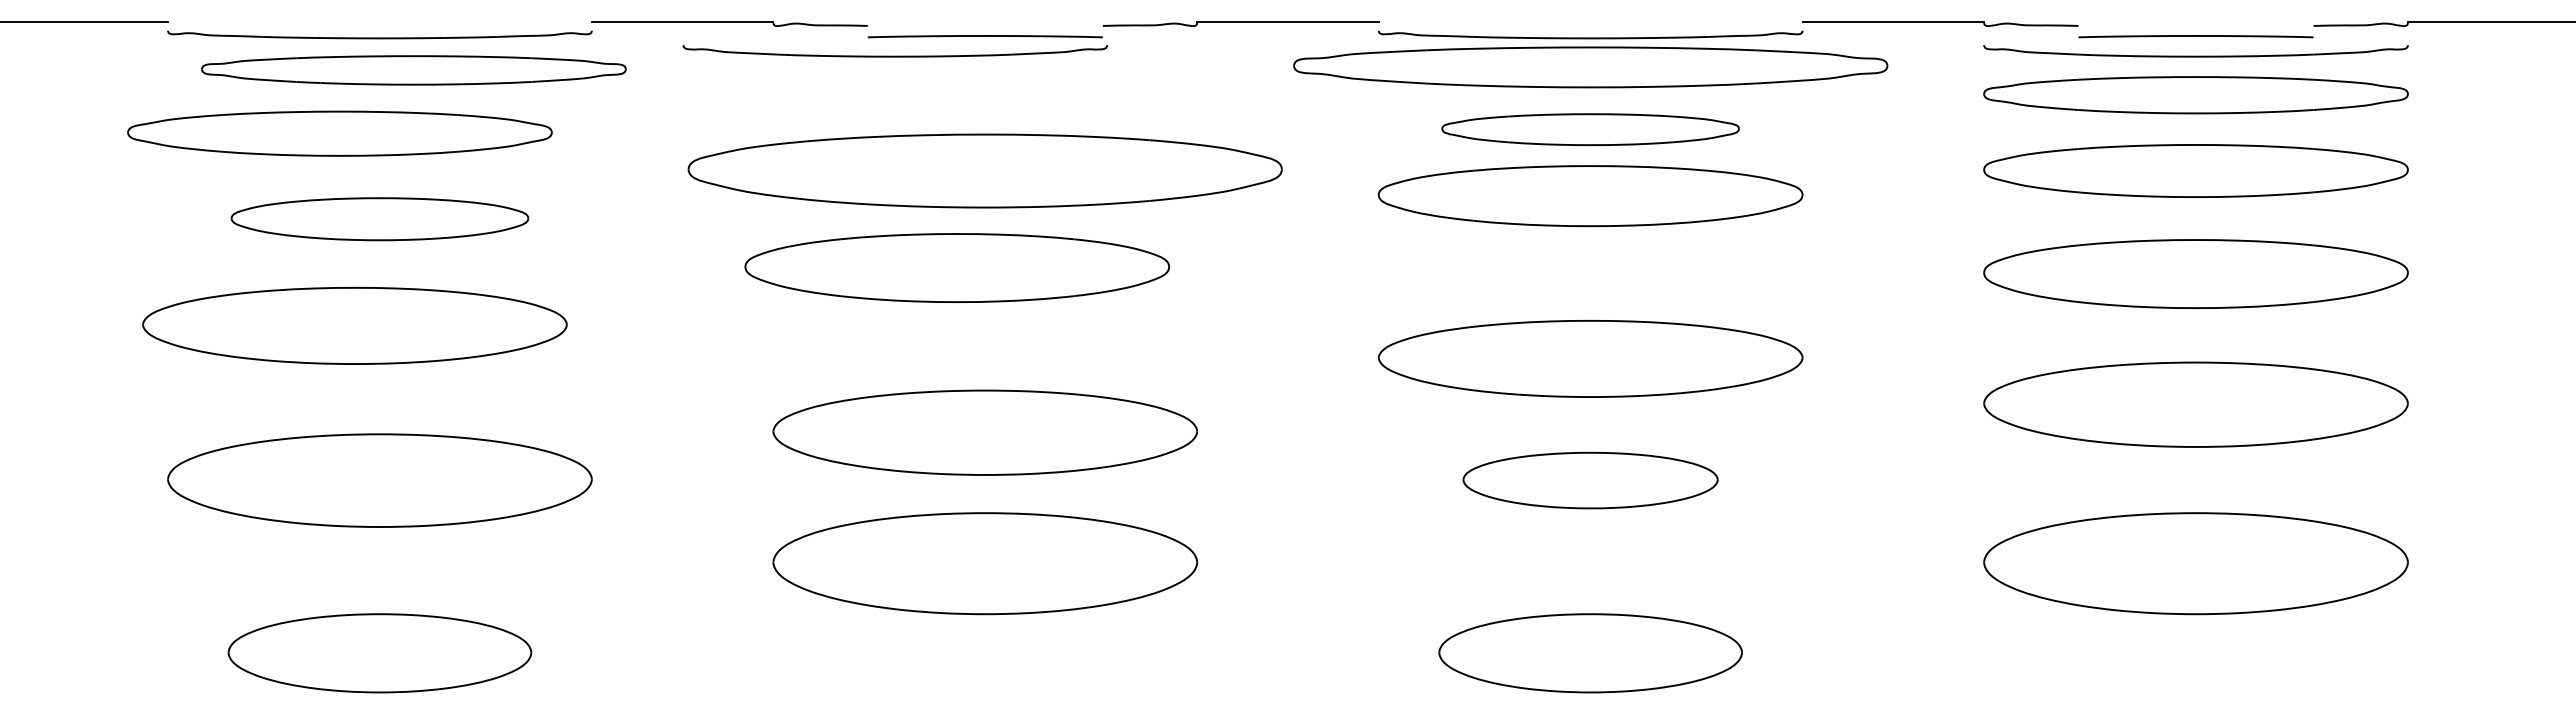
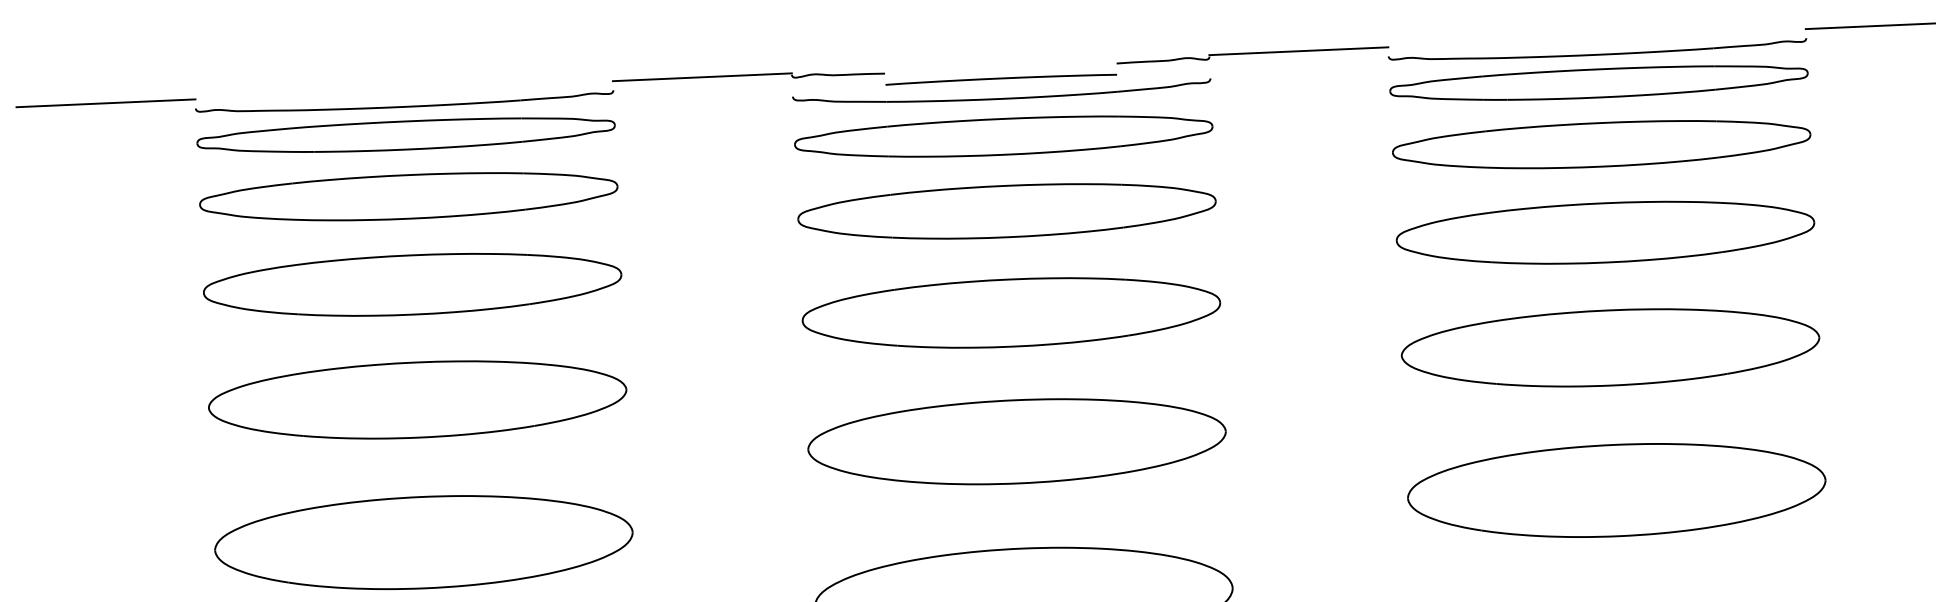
part: (894, 51) -> (1001, 93), moved
part: (1590, 67) -> (1598, 83), size x0.71
part: (413, 70) -> (405, 135), moved
part: (985, 95) -> (1004, 137), added
part: (1590, 129) -> (1601, 144), size x1.43
part: (339, 133) -> (408, 196), moved
part: (985, 170) -> (1007, 211), size x0.71
part: (1590, 196) -> (1605, 233), moved
part: (379, 219) -> (412, 285), size x1.43
part: (957, 267) -> (1011, 312), moved
part: (354, 325) -> (417, 399), moved
part: (1590, 358) -> (1610, 347), moved
part: (985, 432) -> (1017, 441), moved
part: (1590, 480) -> (1616, 490), size x1.67

